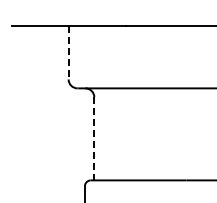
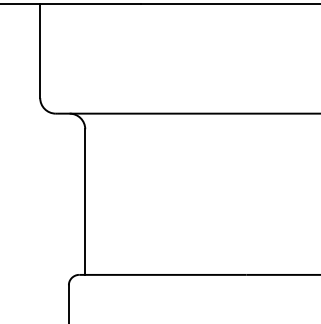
line: (68, 52) -> (40, 50), dashed -> solid
line: (94, 138) -> (85, 201), dashed -> solid

